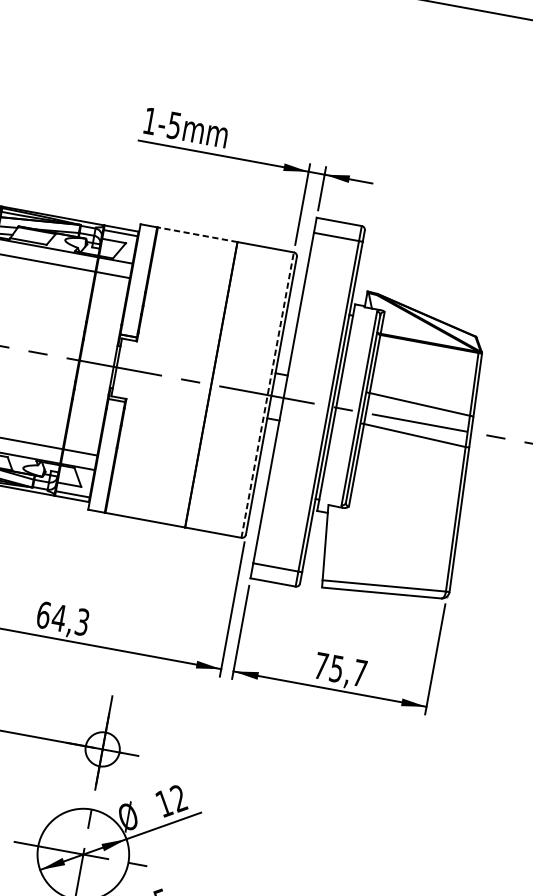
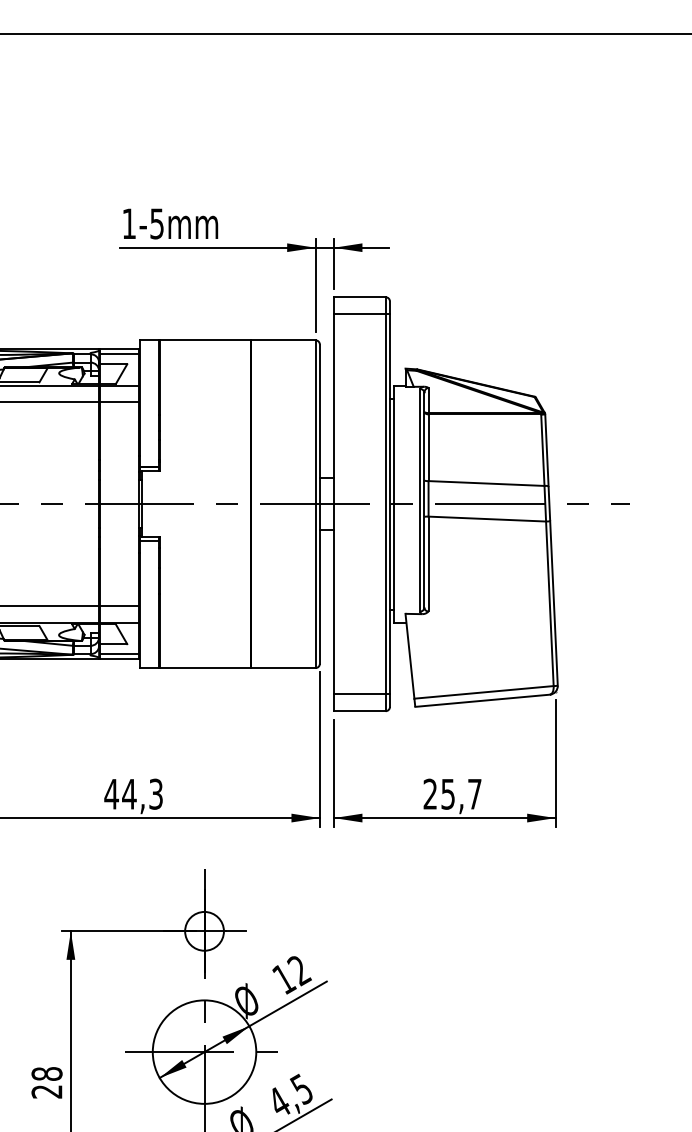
line: (197, 234) -> (205, 340), dashed -> solid
line: (267, 395) -> (315, 504), dashed -> solid
text: (43, 614) -> (111, 793), 64,3 -> 44,3
text: (320, 665) -> (429, 793), 75,7 -> 25,7

